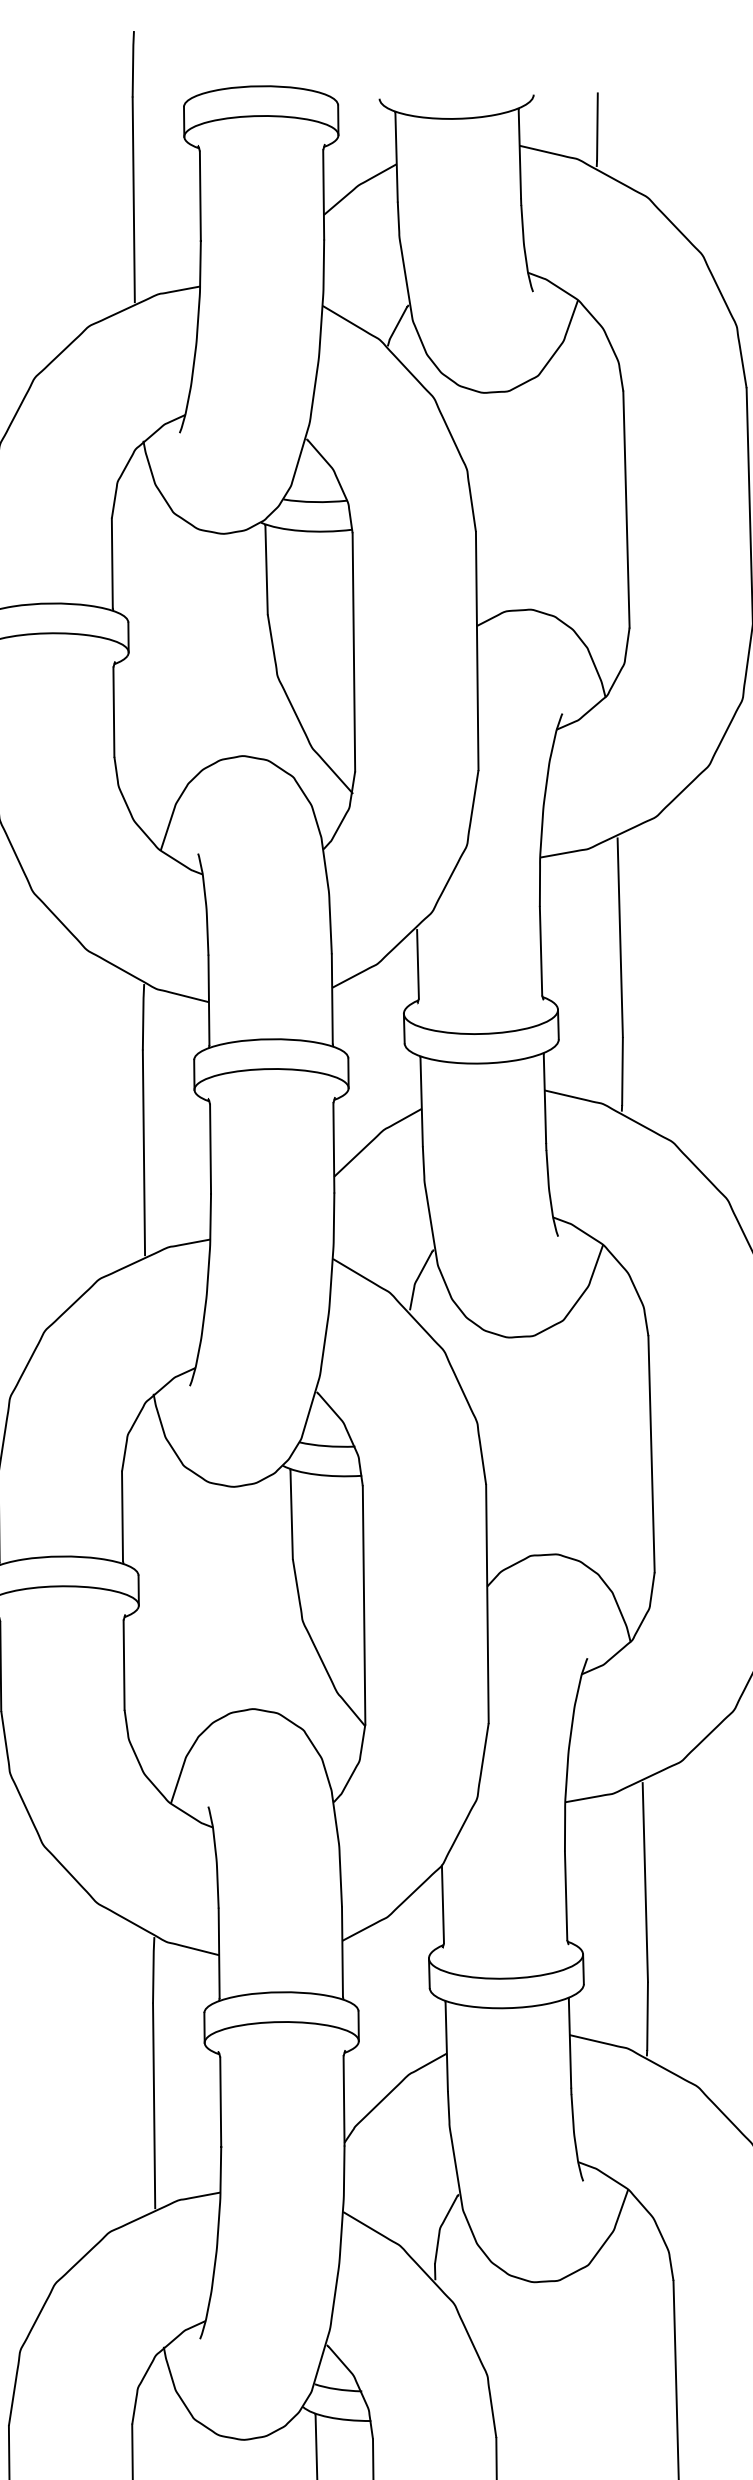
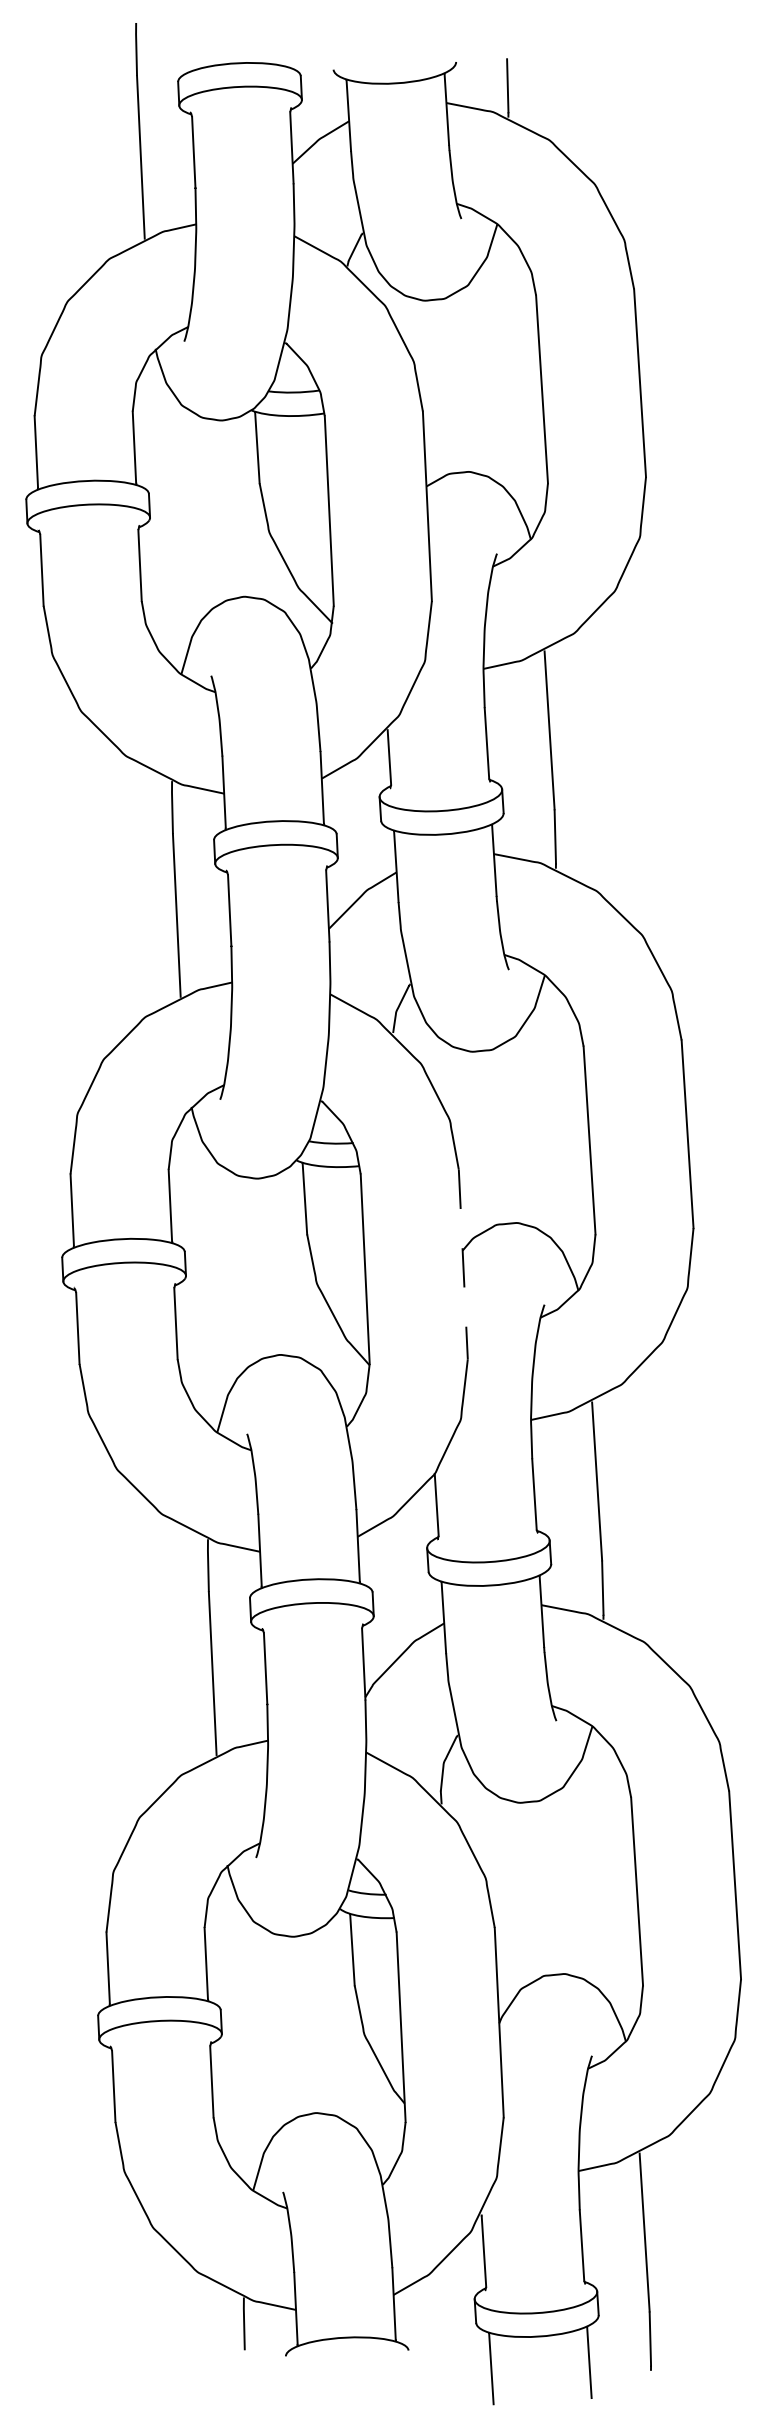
line: (487, 1604) -> (463, 1264), solid -> dashed

